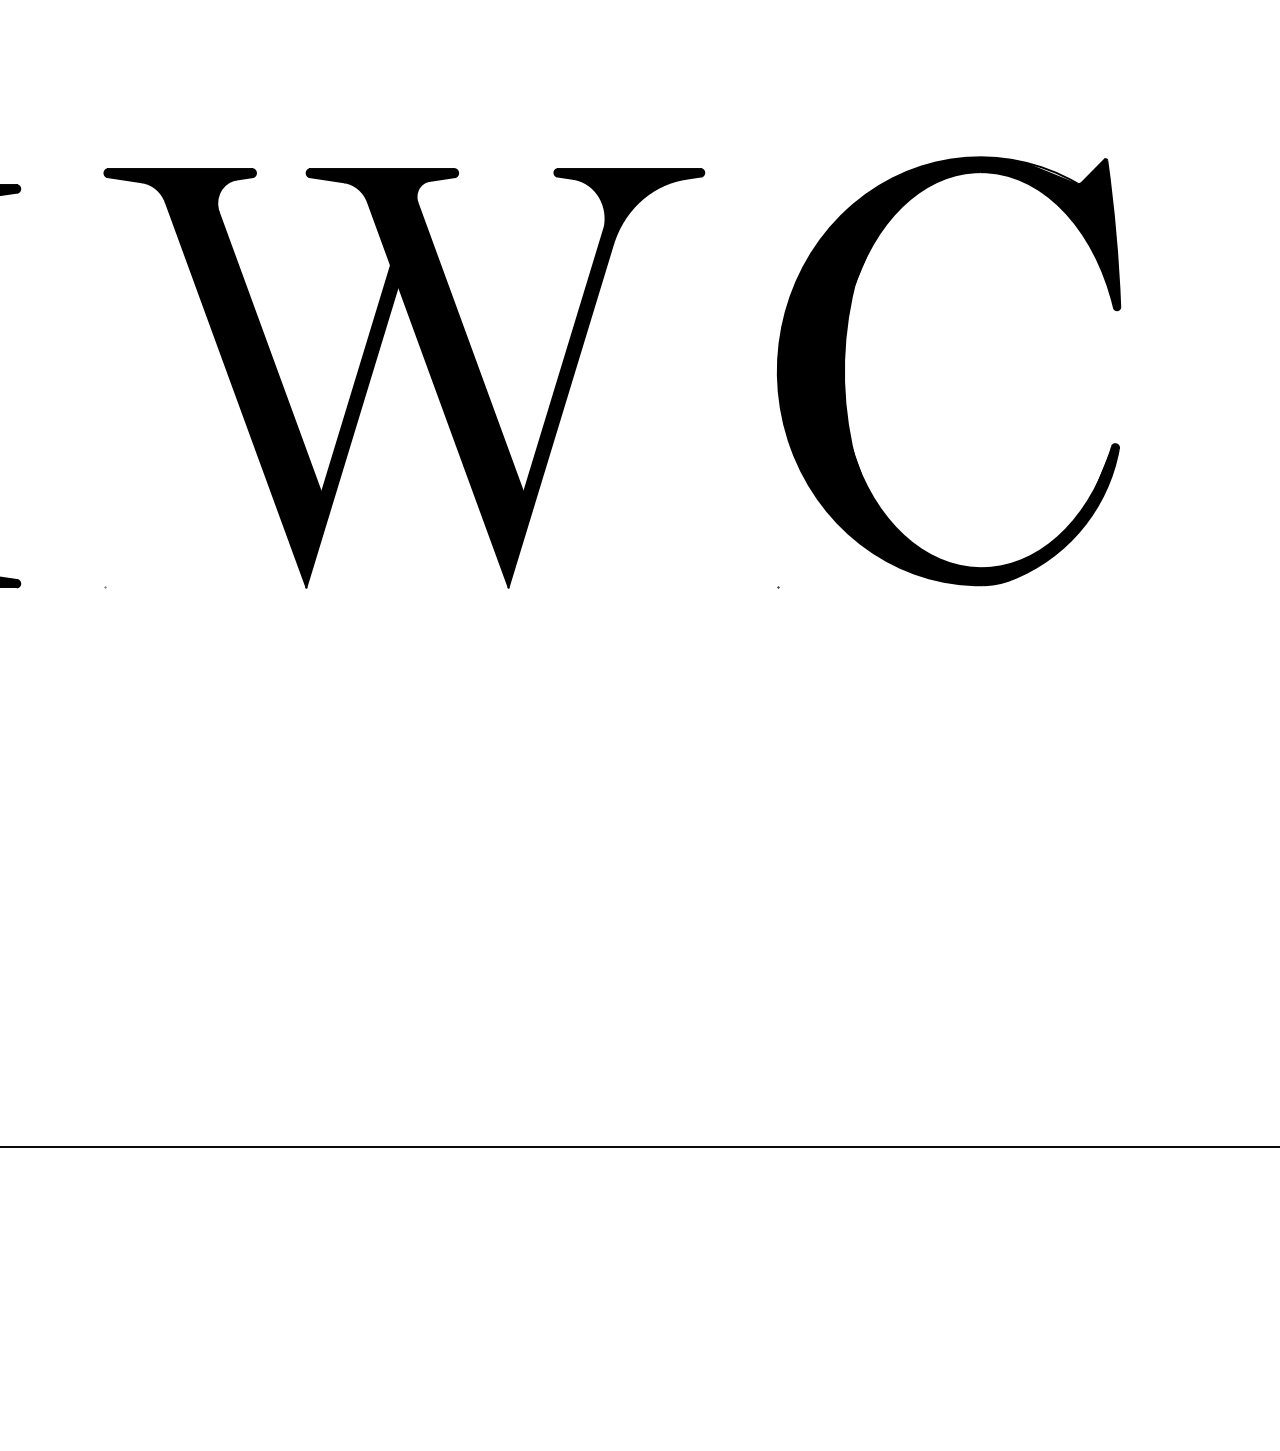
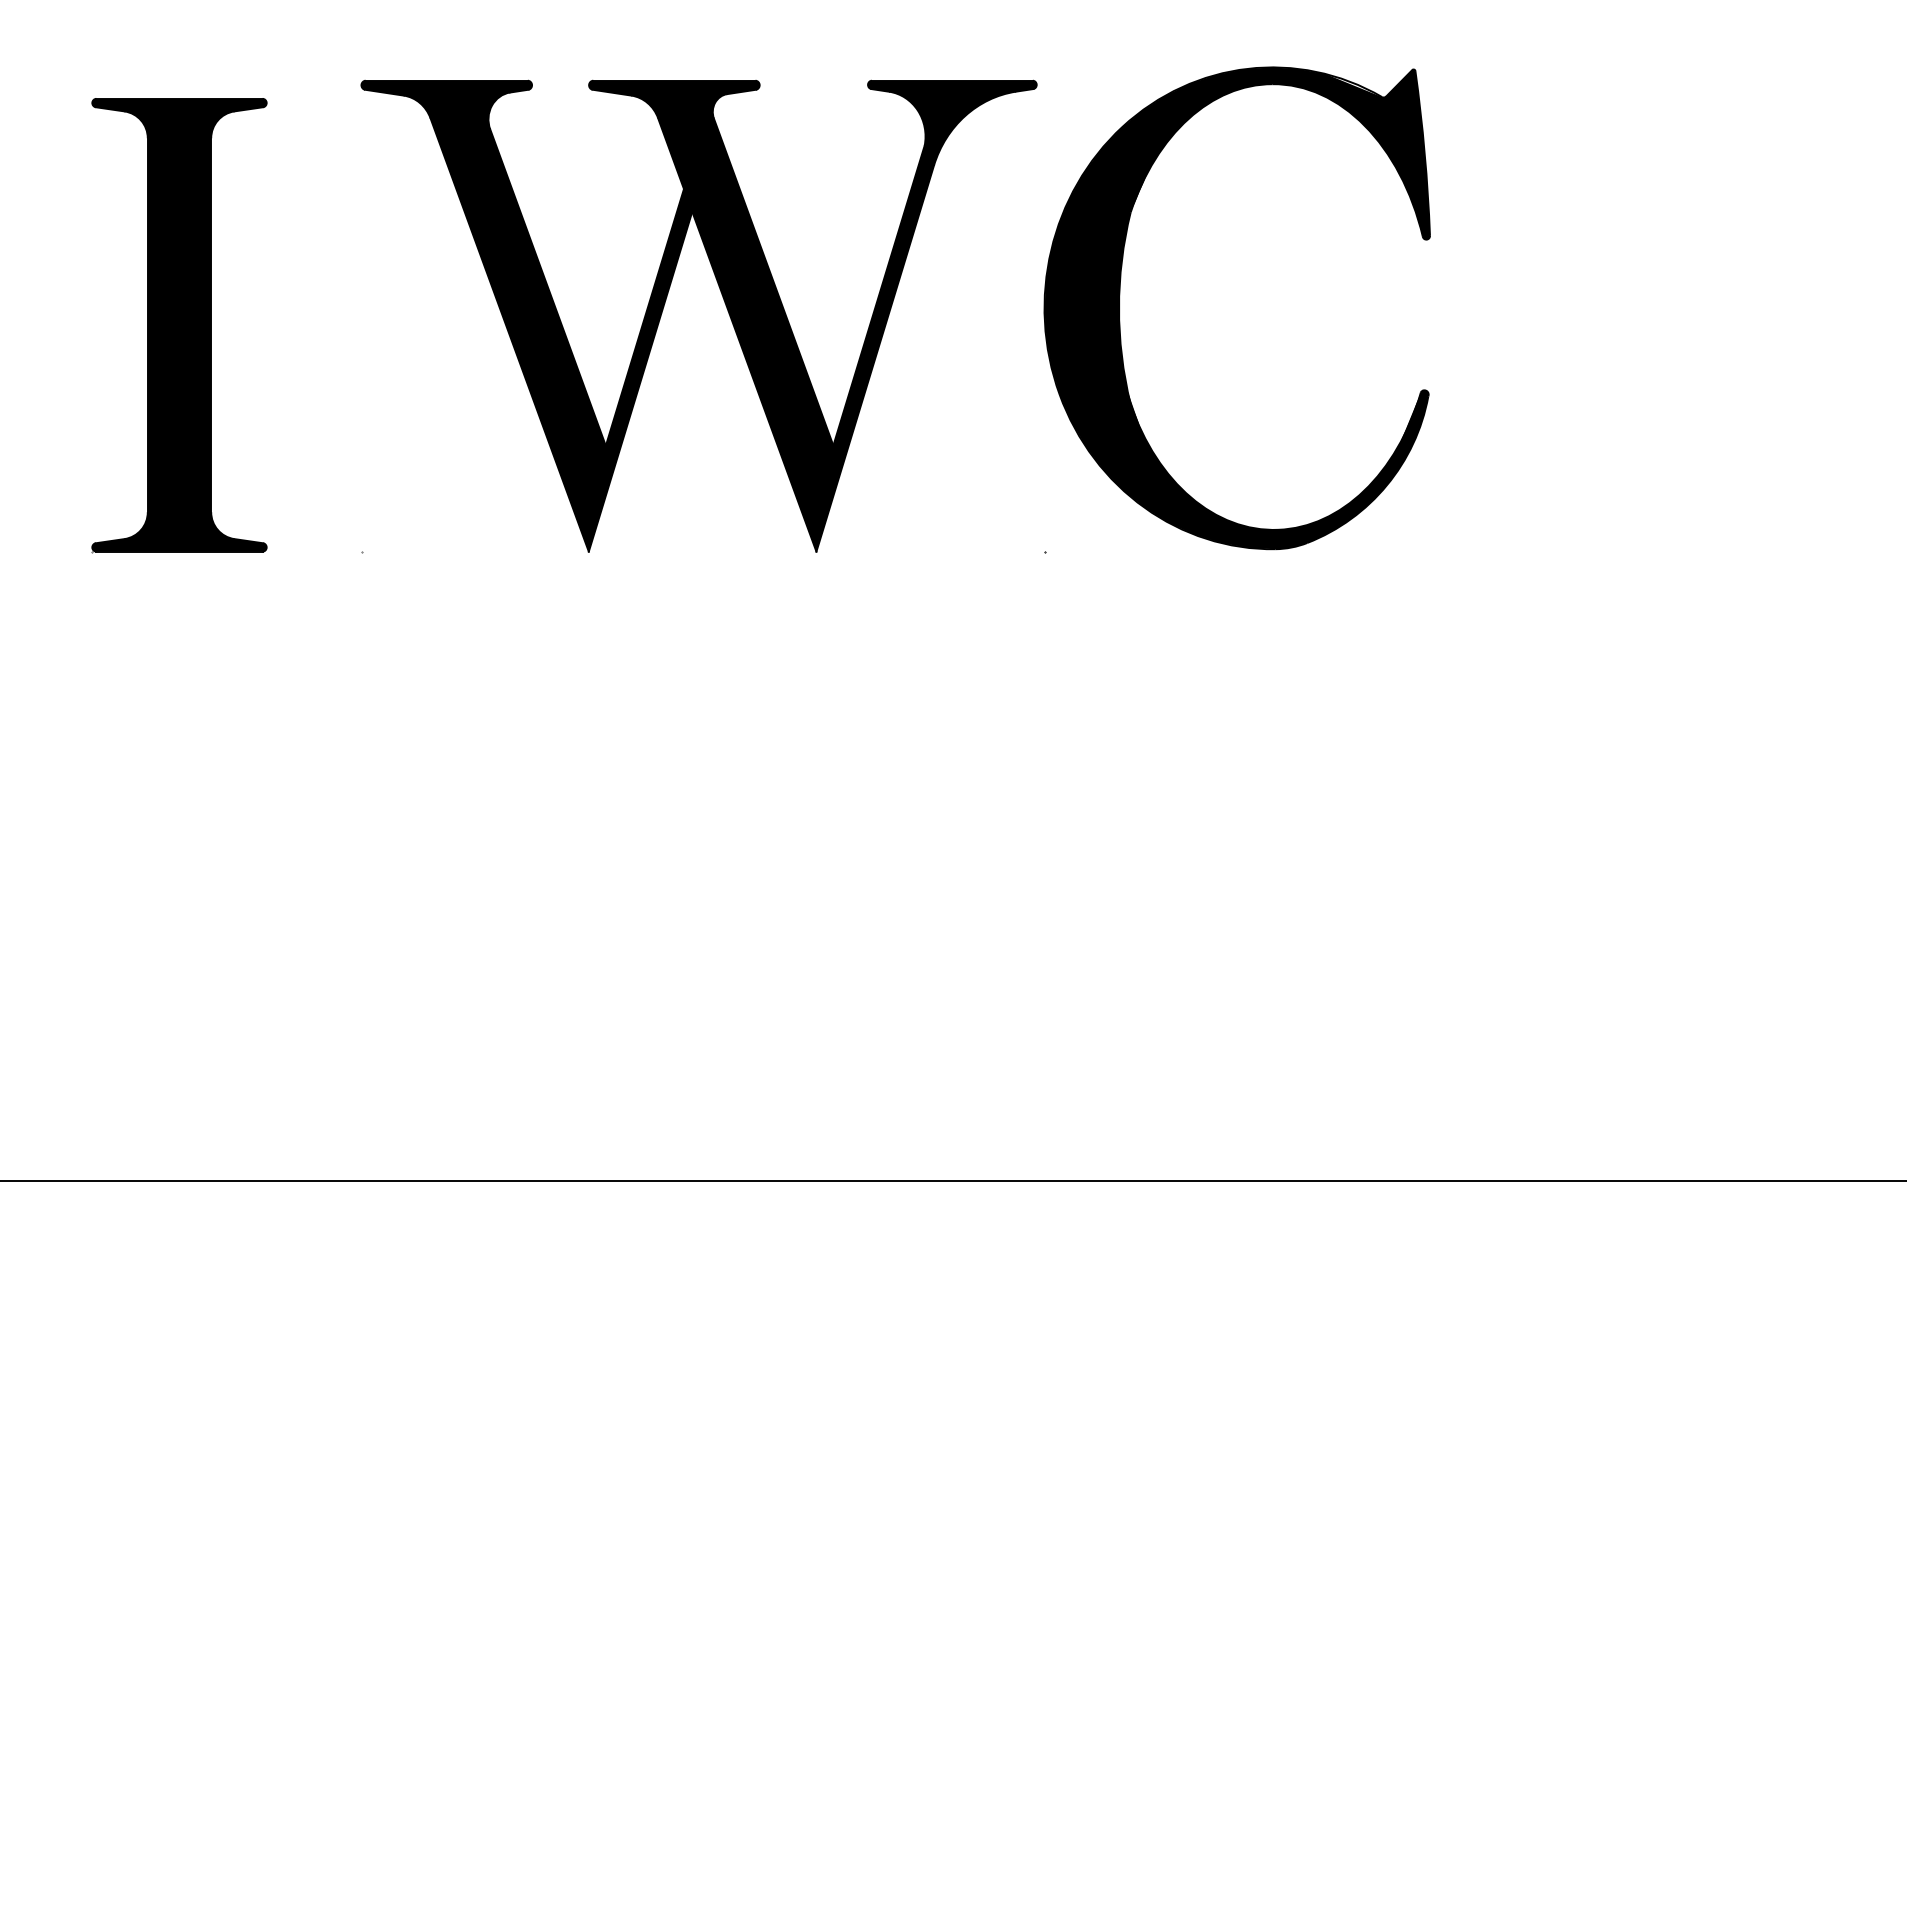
part: (845, 382) -> (1120, 320), moved

